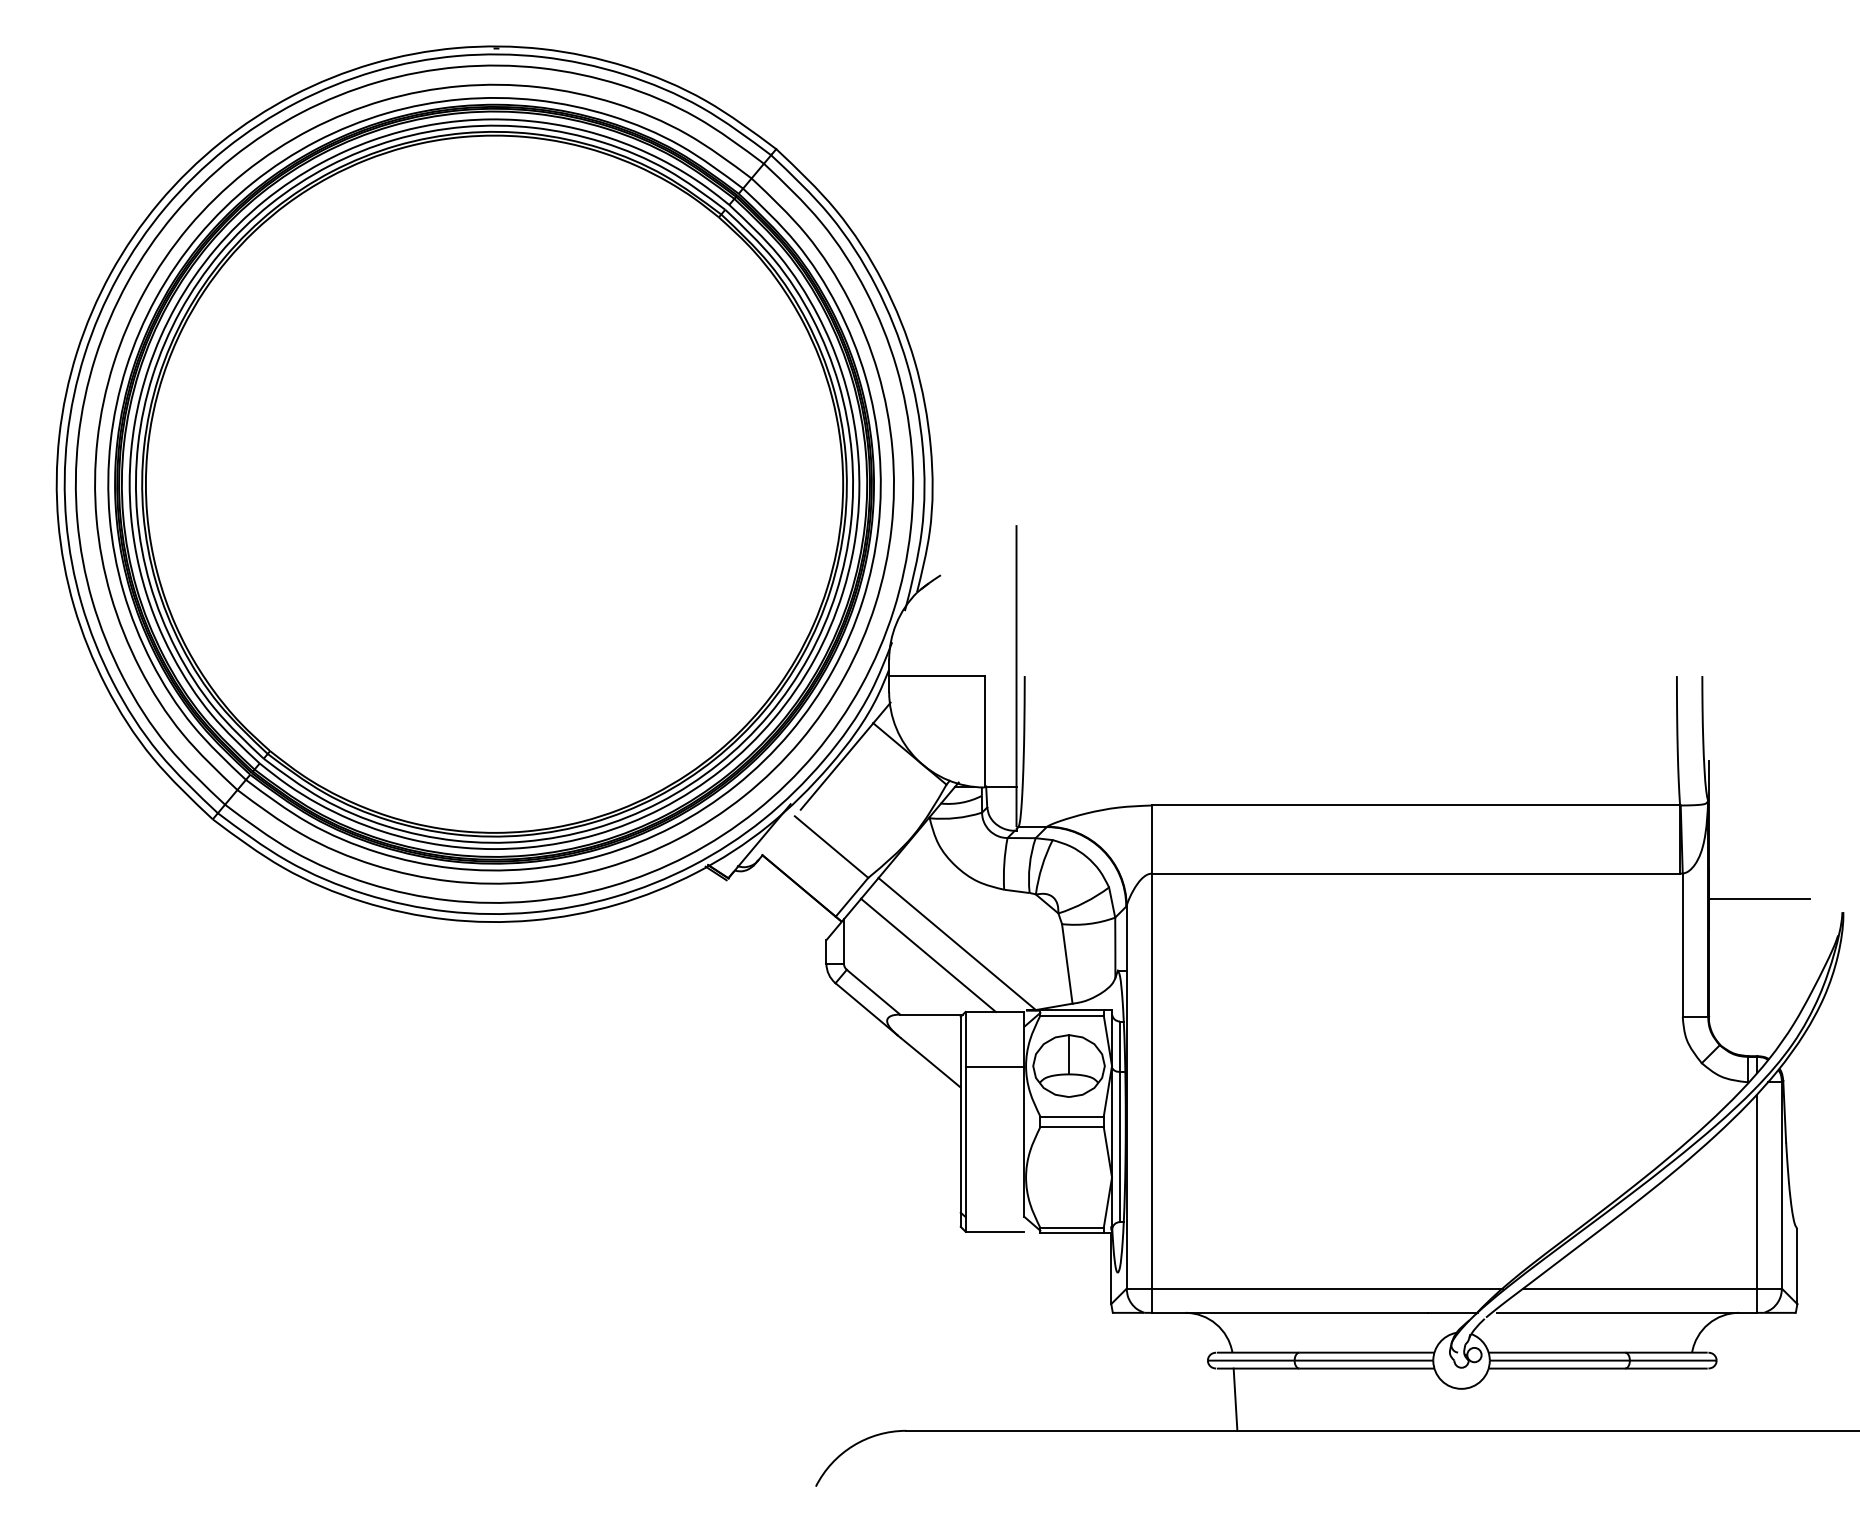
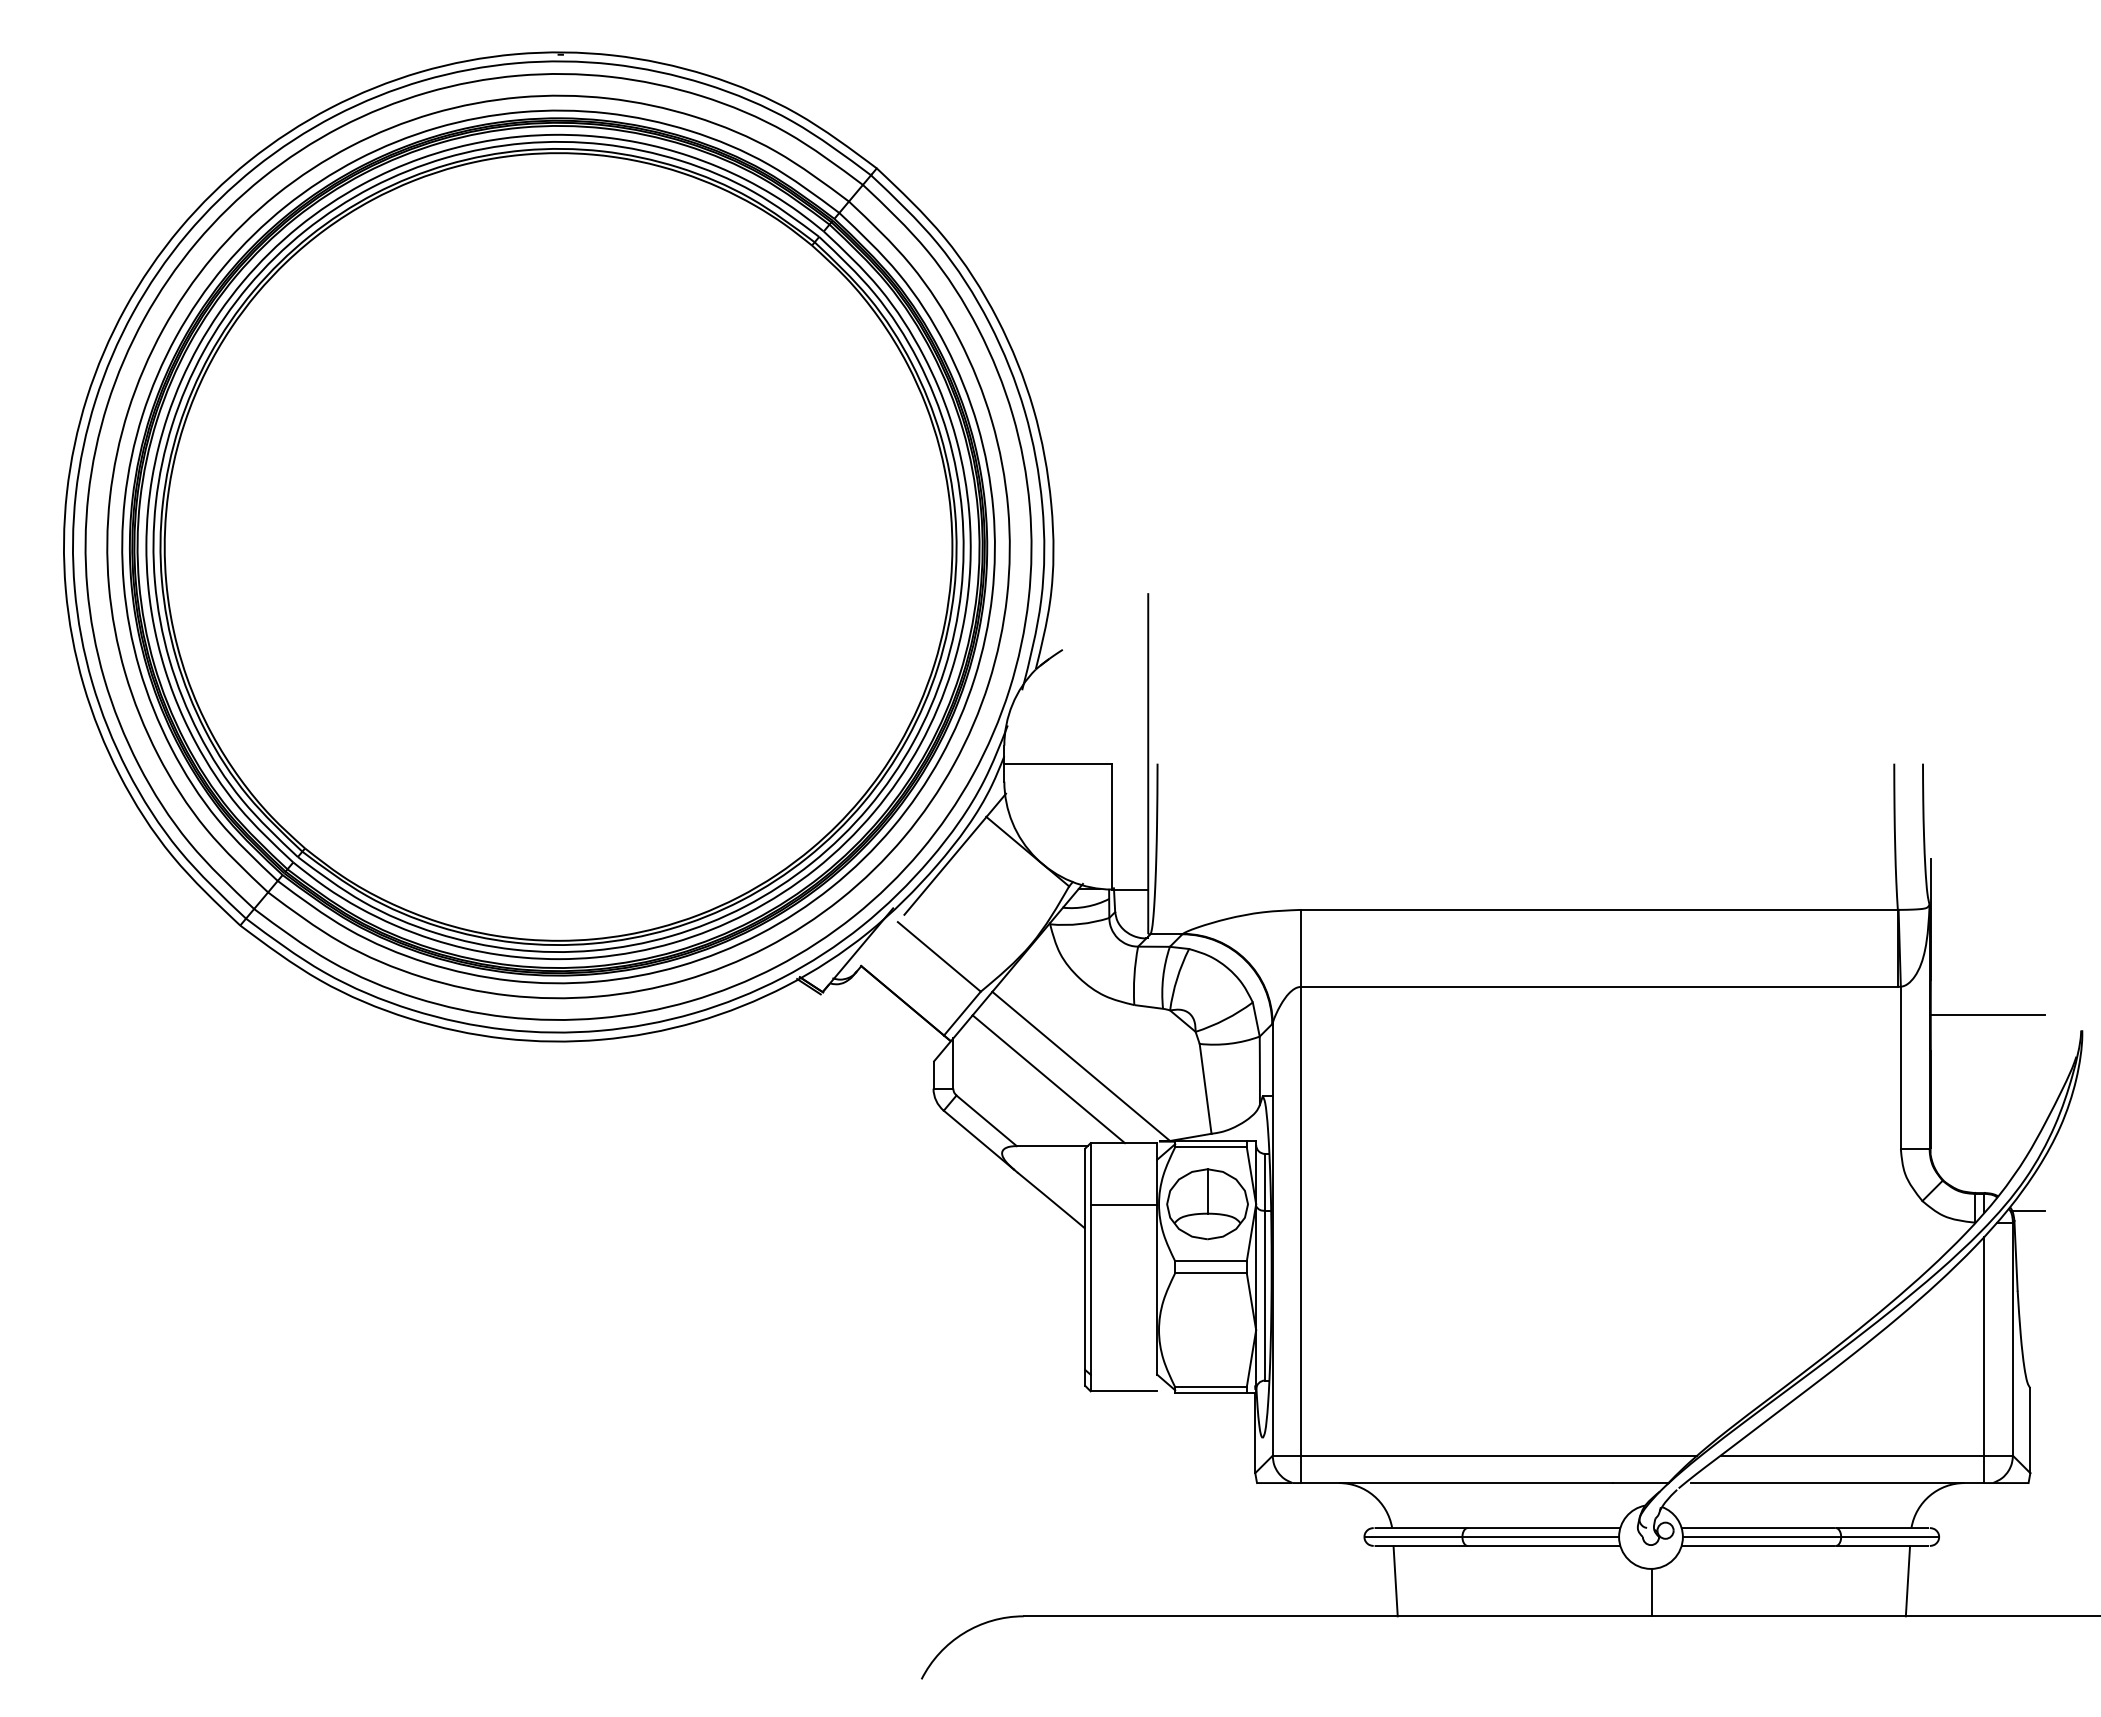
line: (1795, 1072) -> (2028, 1211), added
line: (1688, 1399) -> (1907, 1581), added
line: (1462, 1409) -> (1651, 1592), added

